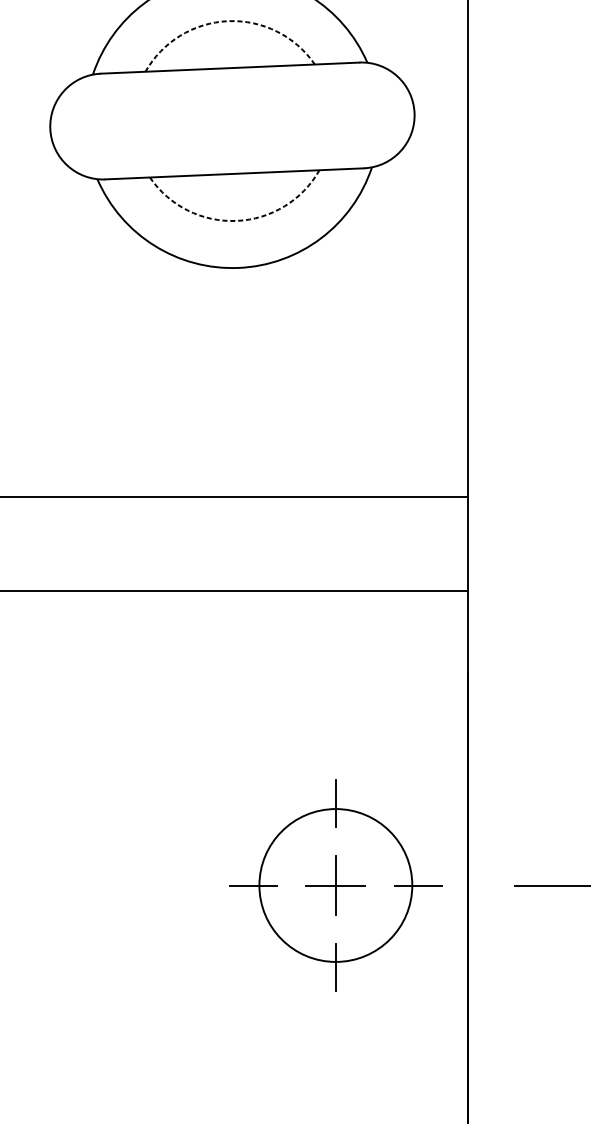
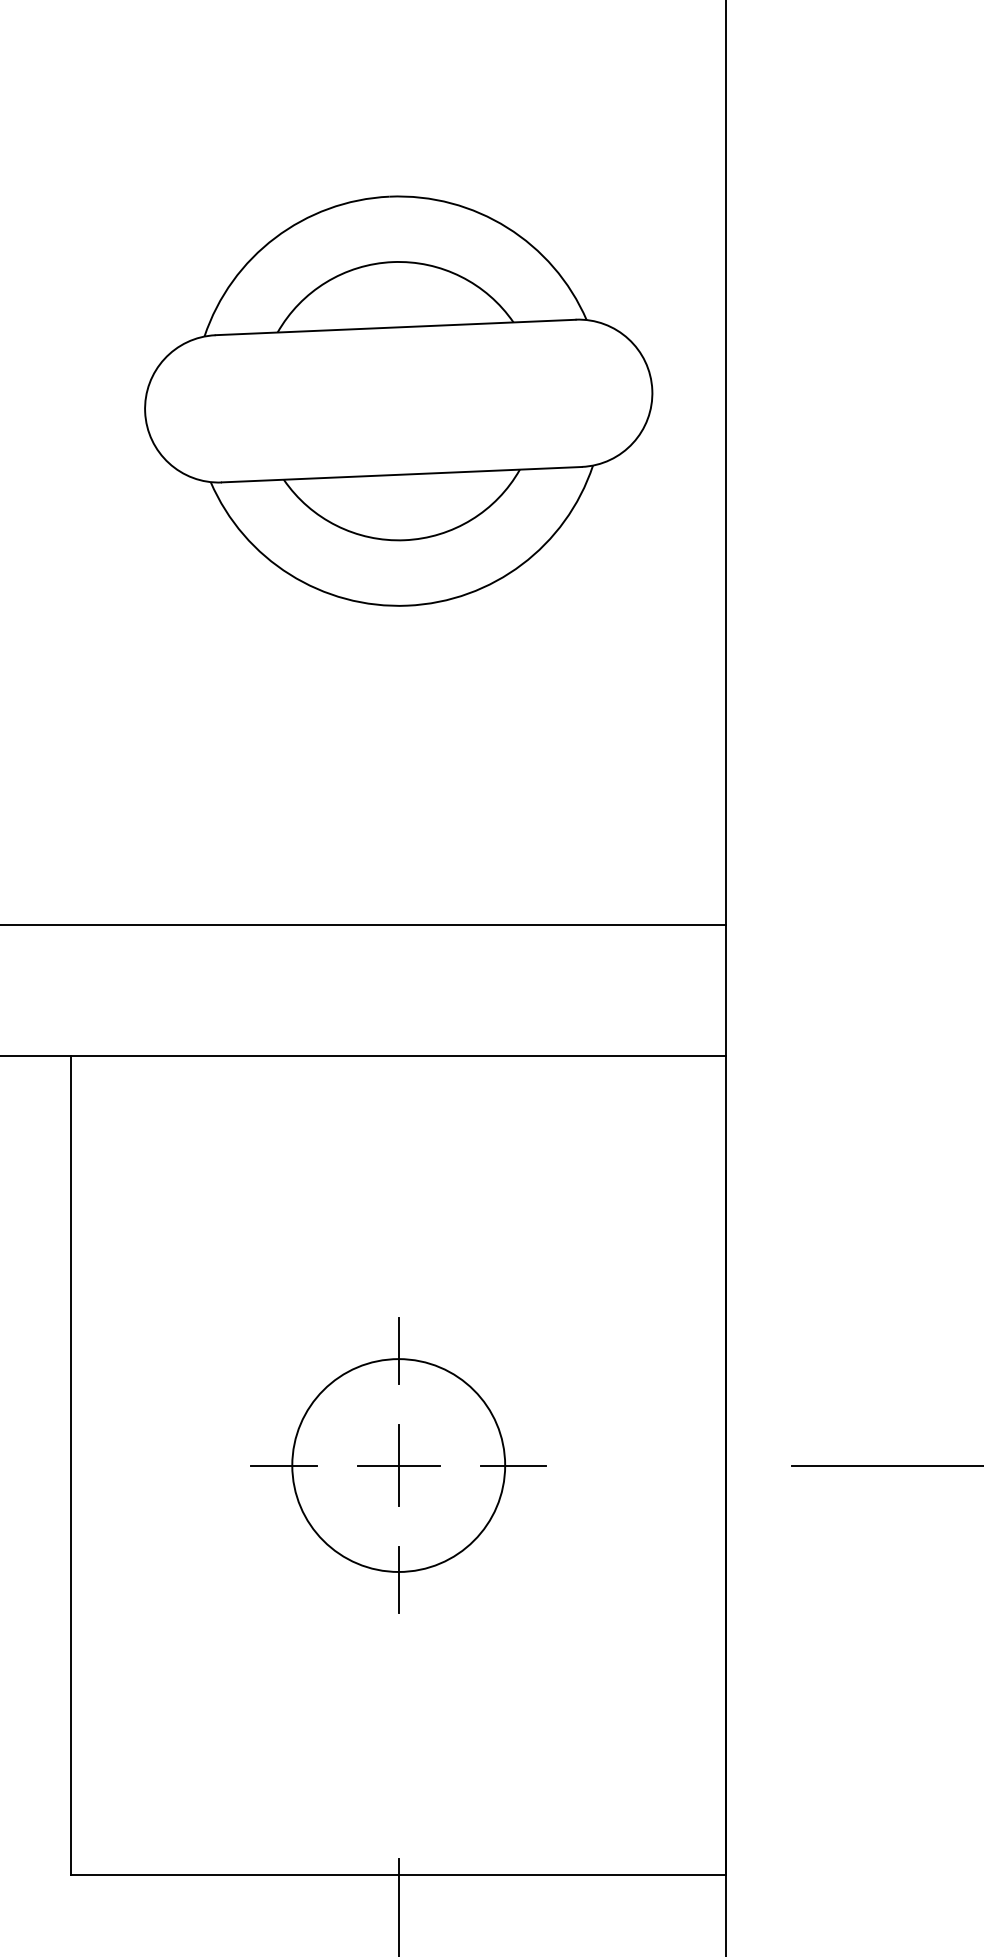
arc: (227, 21) -> (392, 262), dashed -> solid
arc: (236, 221) -> (404, 540), dashed -> solid
part: (335, 885) -> (398, 1465), moved

